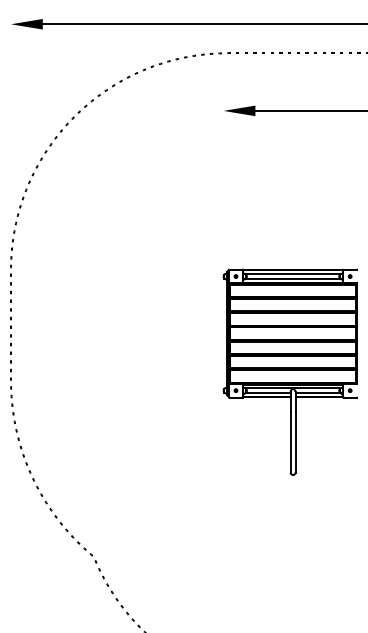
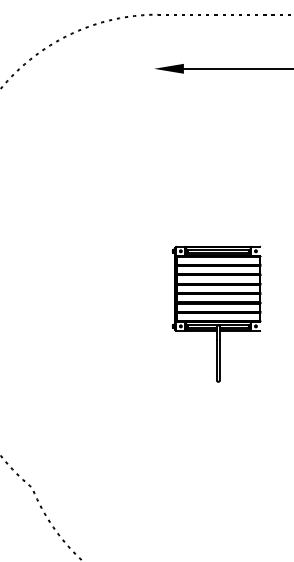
part: (289, 371) -> (215, 313), size x0.7

